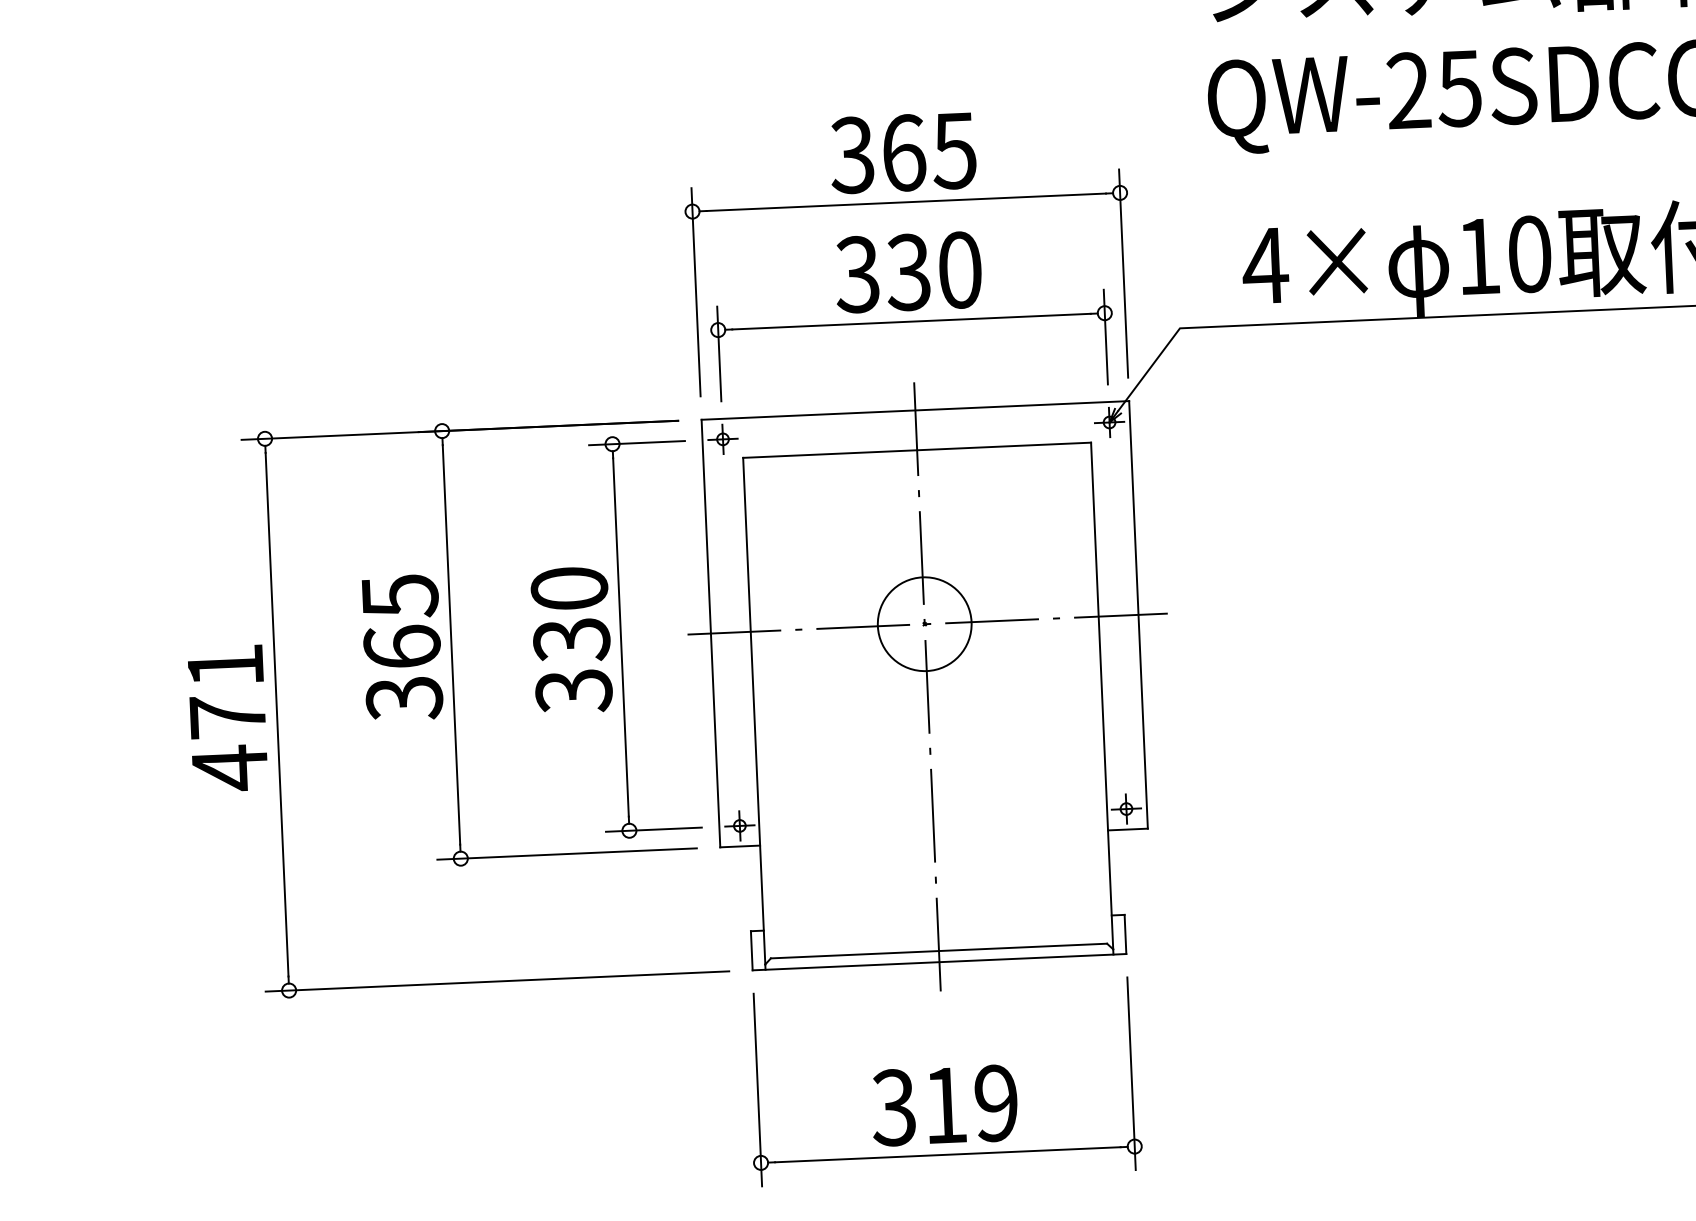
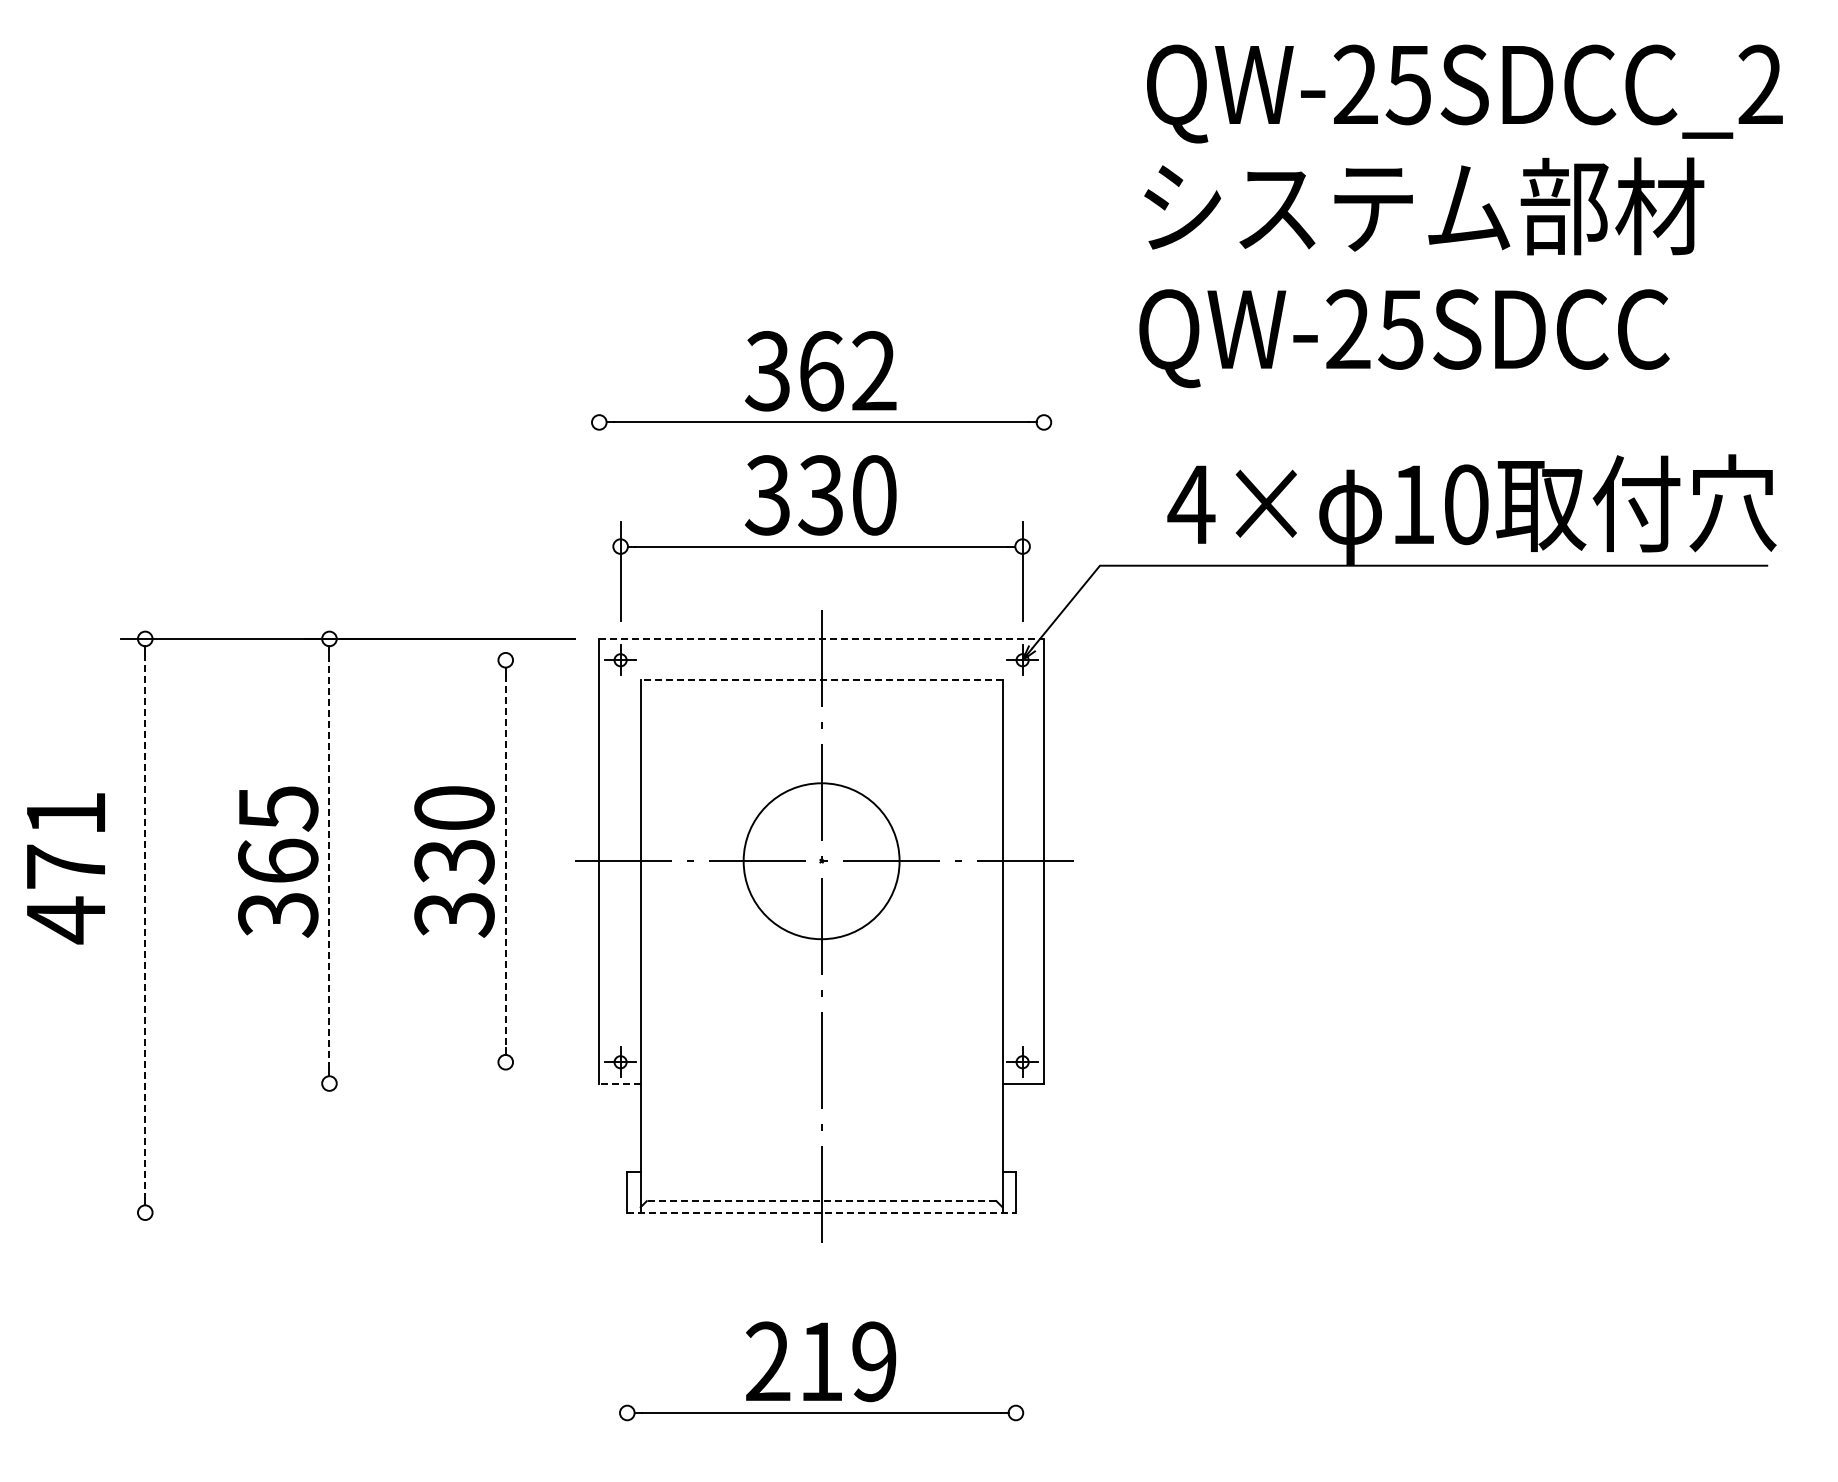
text: (954, 151) -> (873, 371), 365 -> 362
line: (1123, 273) -> (1043, 506), removed
line: (696, 292) -> (599, 506), removed
line: (916, 409) -> (822, 638), solid -> dashed
line: (637, 443) -> (531, 660), removed
line: (917, 450) -> (821, 680), solid -> dashed
circle: (924, 623) -> (821, 860), size x1.6
line: (620, 637) -> (505, 861), solid -> dashed
line: (451, 645) -> (329, 861), solid -> dashed
line: (277, 715) -> (145, 926), solid -> dashed
text: (227, 718) -> (65, 868), moved
line: (654, 829) -> (531, 1062), removed
line: (740, 846) -> (620, 1083), solid -> dashed
line: (566, 853) -> (439, 1083), removed
line: (938, 951) -> (821, 1201), solid -> dashed
line: (940, 961) -> (822, 1212), solid -> dashed
line: (497, 981) -> (361, 1212), removed
line: (1131, 1074) -> (1015, 1337), removed
line: (758, 1090) -> (627, 1337), removed
text: (893, 1107) -> (767, 1361), 319 -> 219

